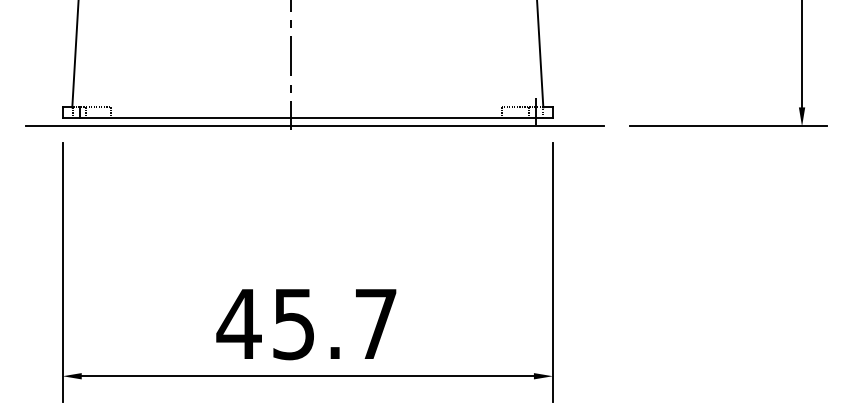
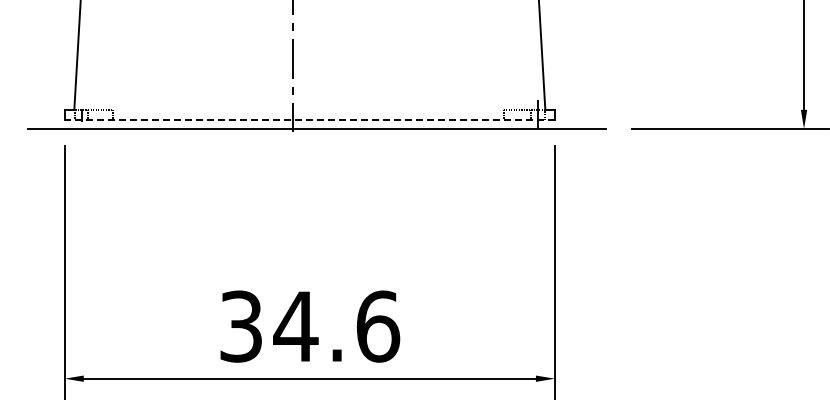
line: (307, 117) -> (309, 119), solid -> dashed
text: (307, 324) -> (309, 326), 45.7 -> 34.6

